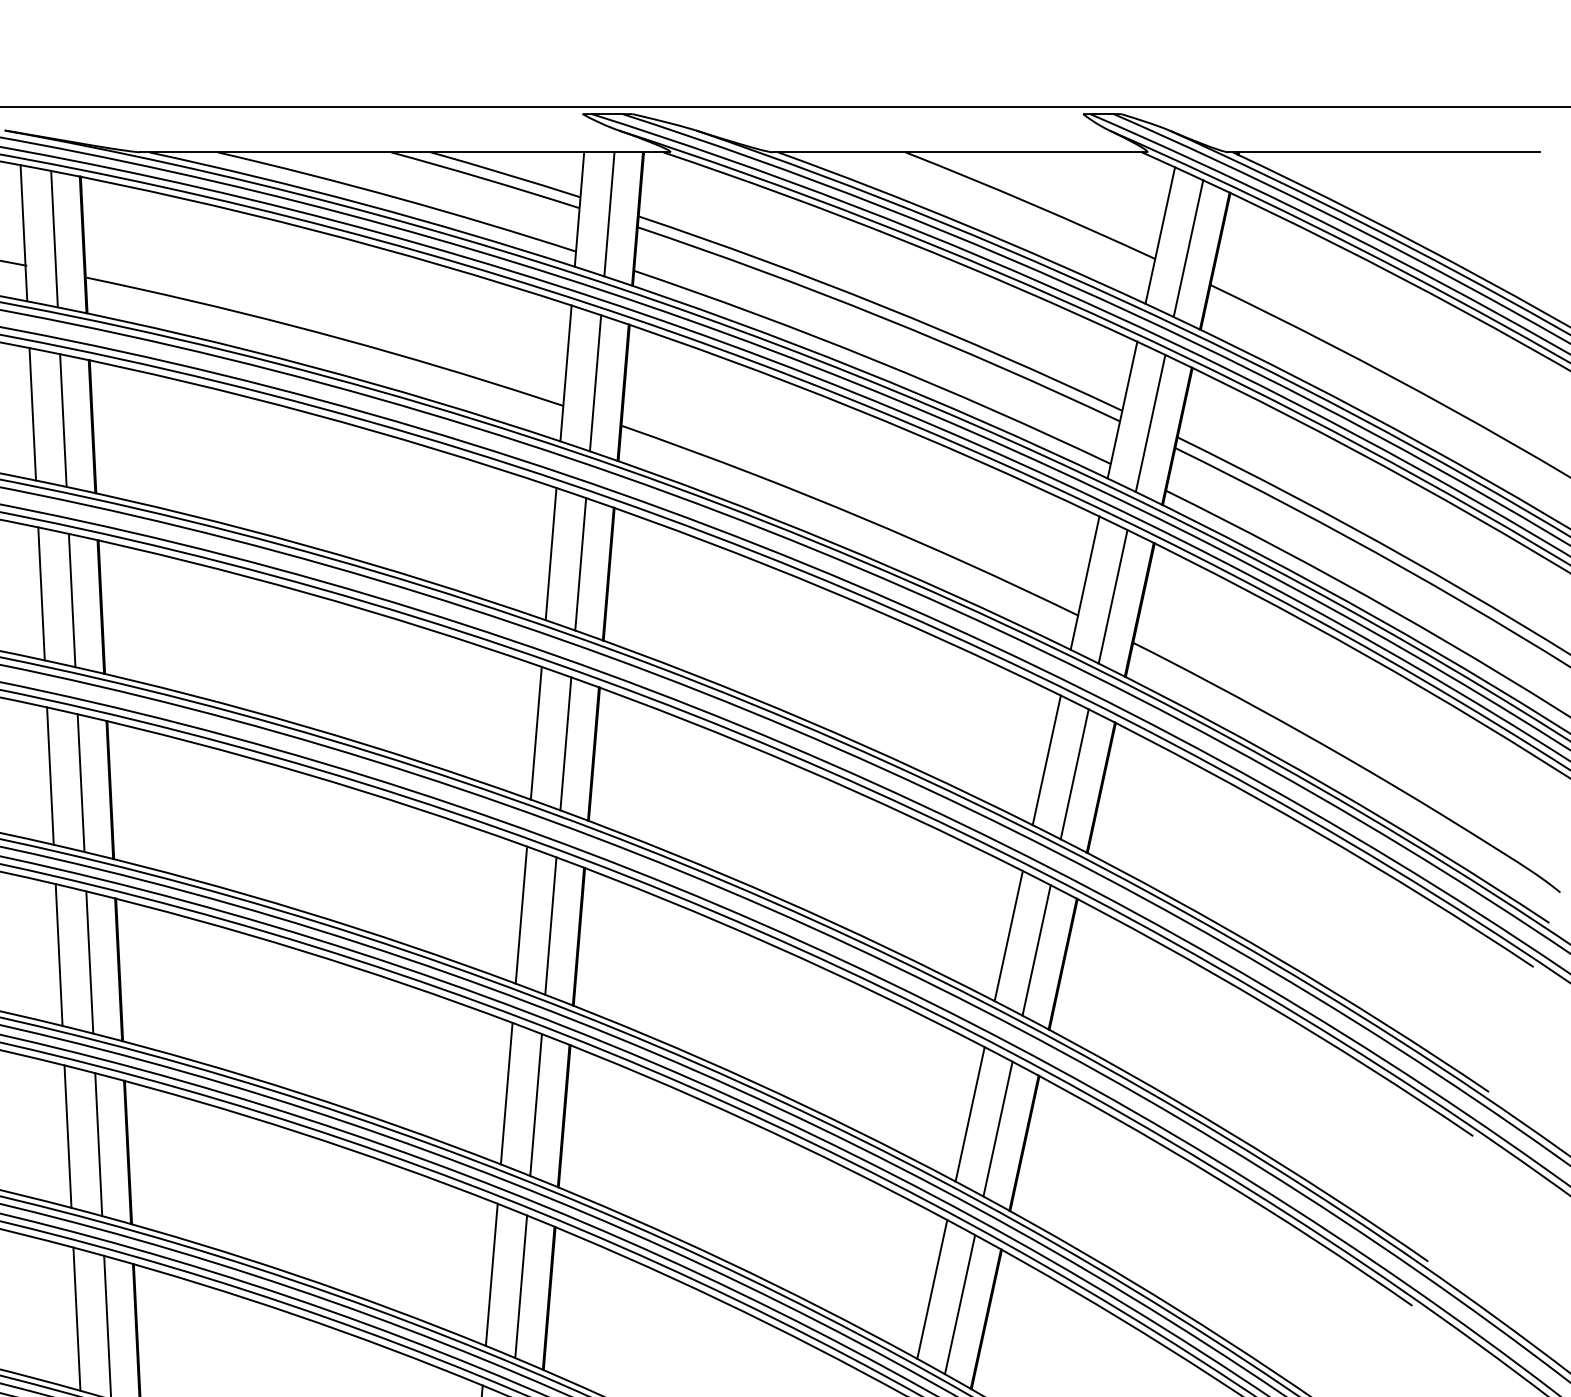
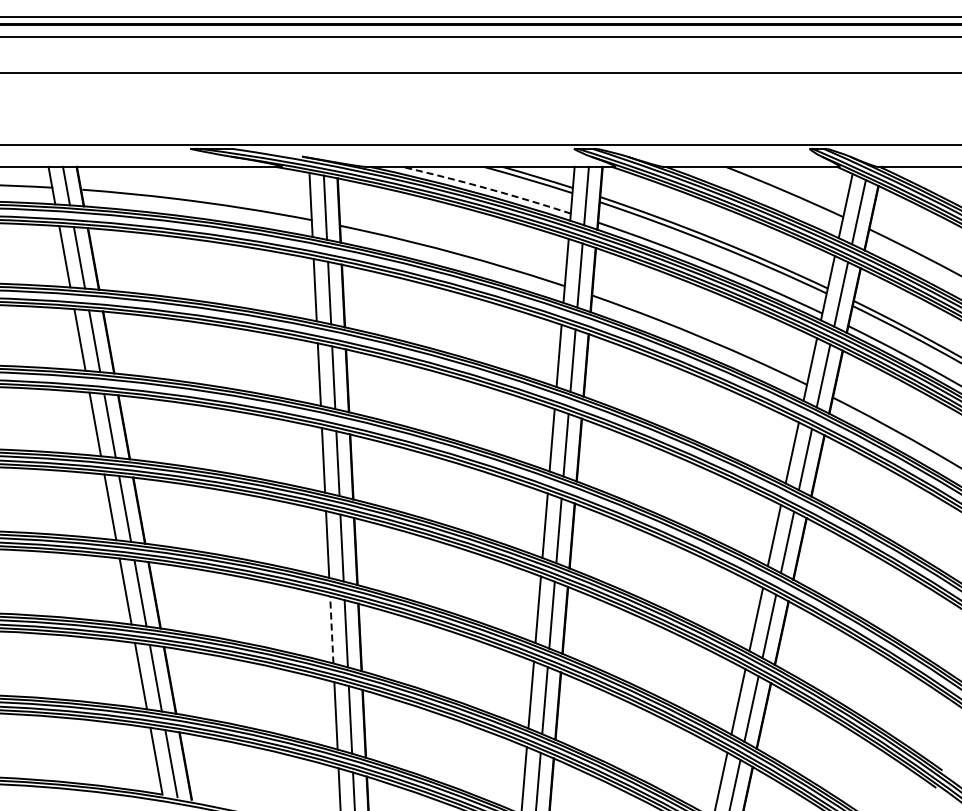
arc: (398, 198) -> (487, 188), solid -> dashed
line: (67, 1135) -> (331, 629), solid -> dashed

